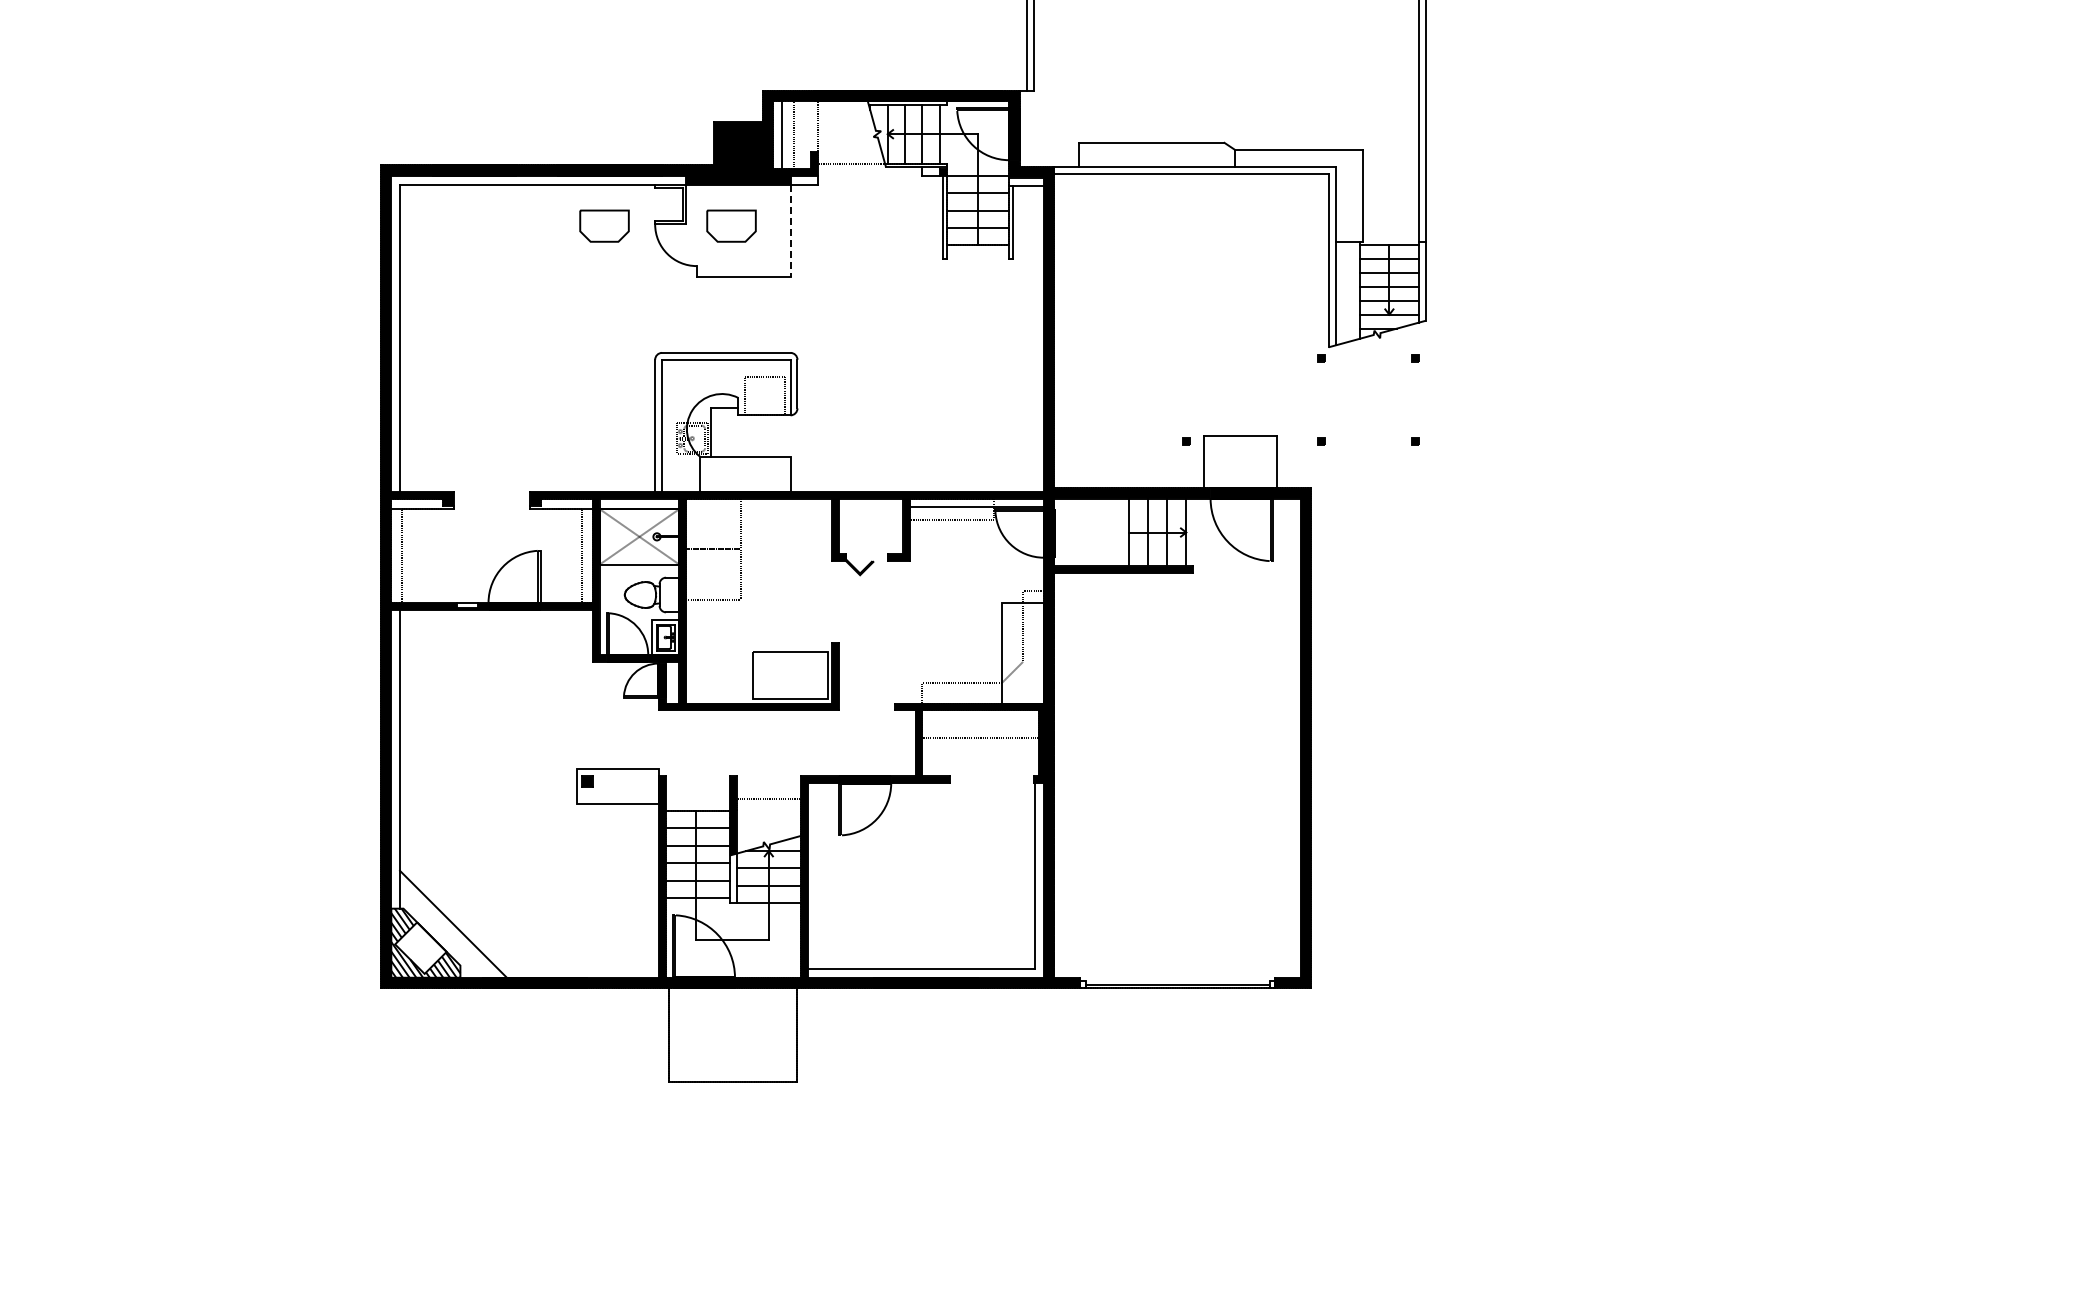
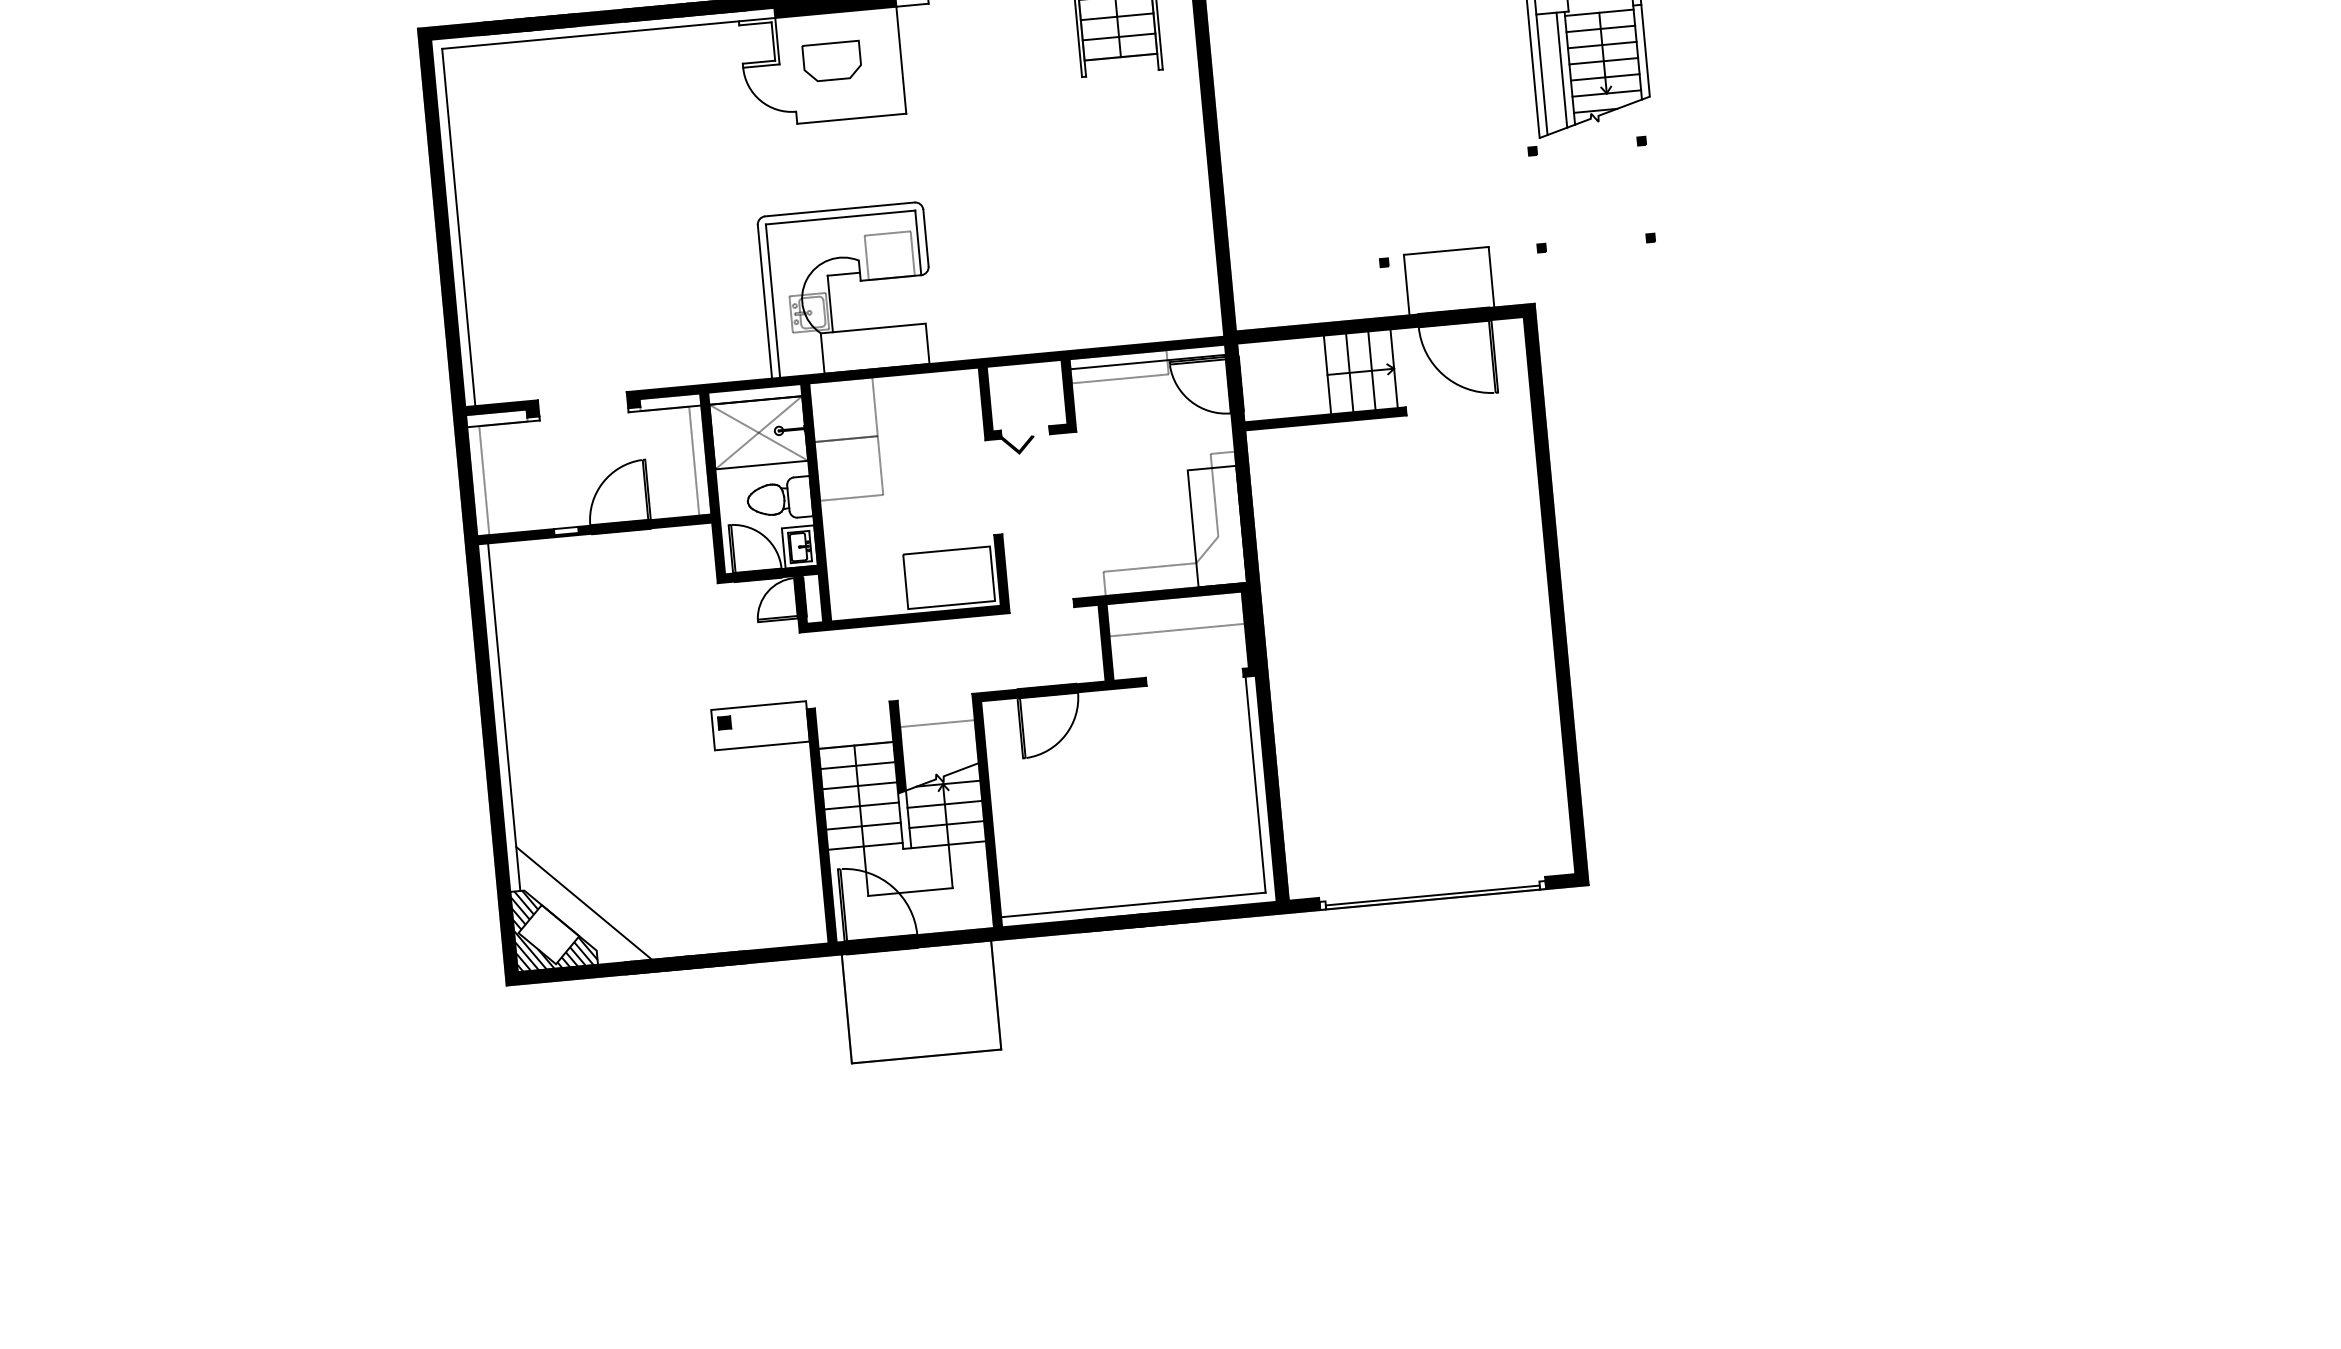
part: (604, 225) -> (684, 74), removed
line: (790, 230) -> (901, 60), dashed -> solid
line: (1352, 290) -> (1561, 69), added

